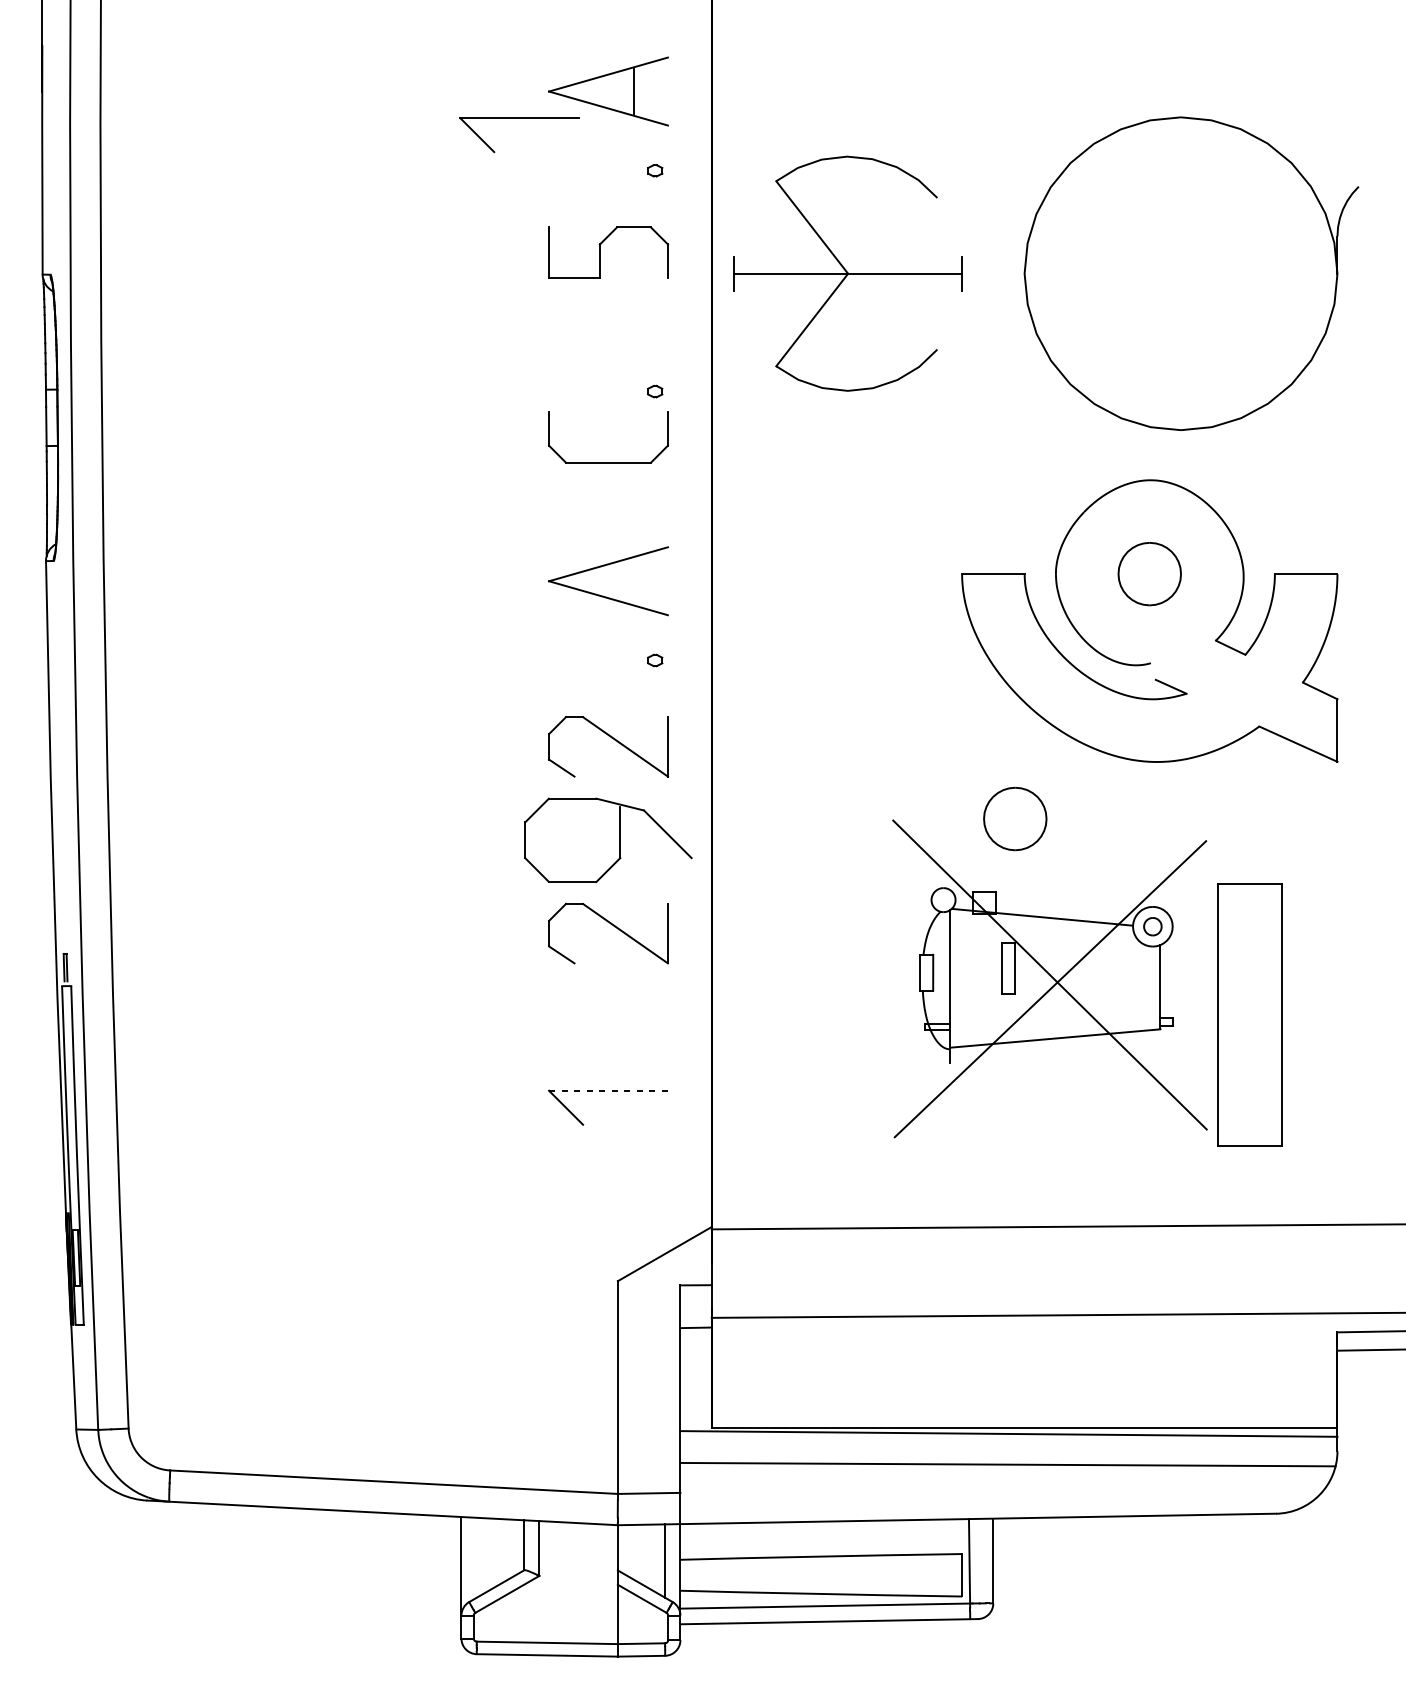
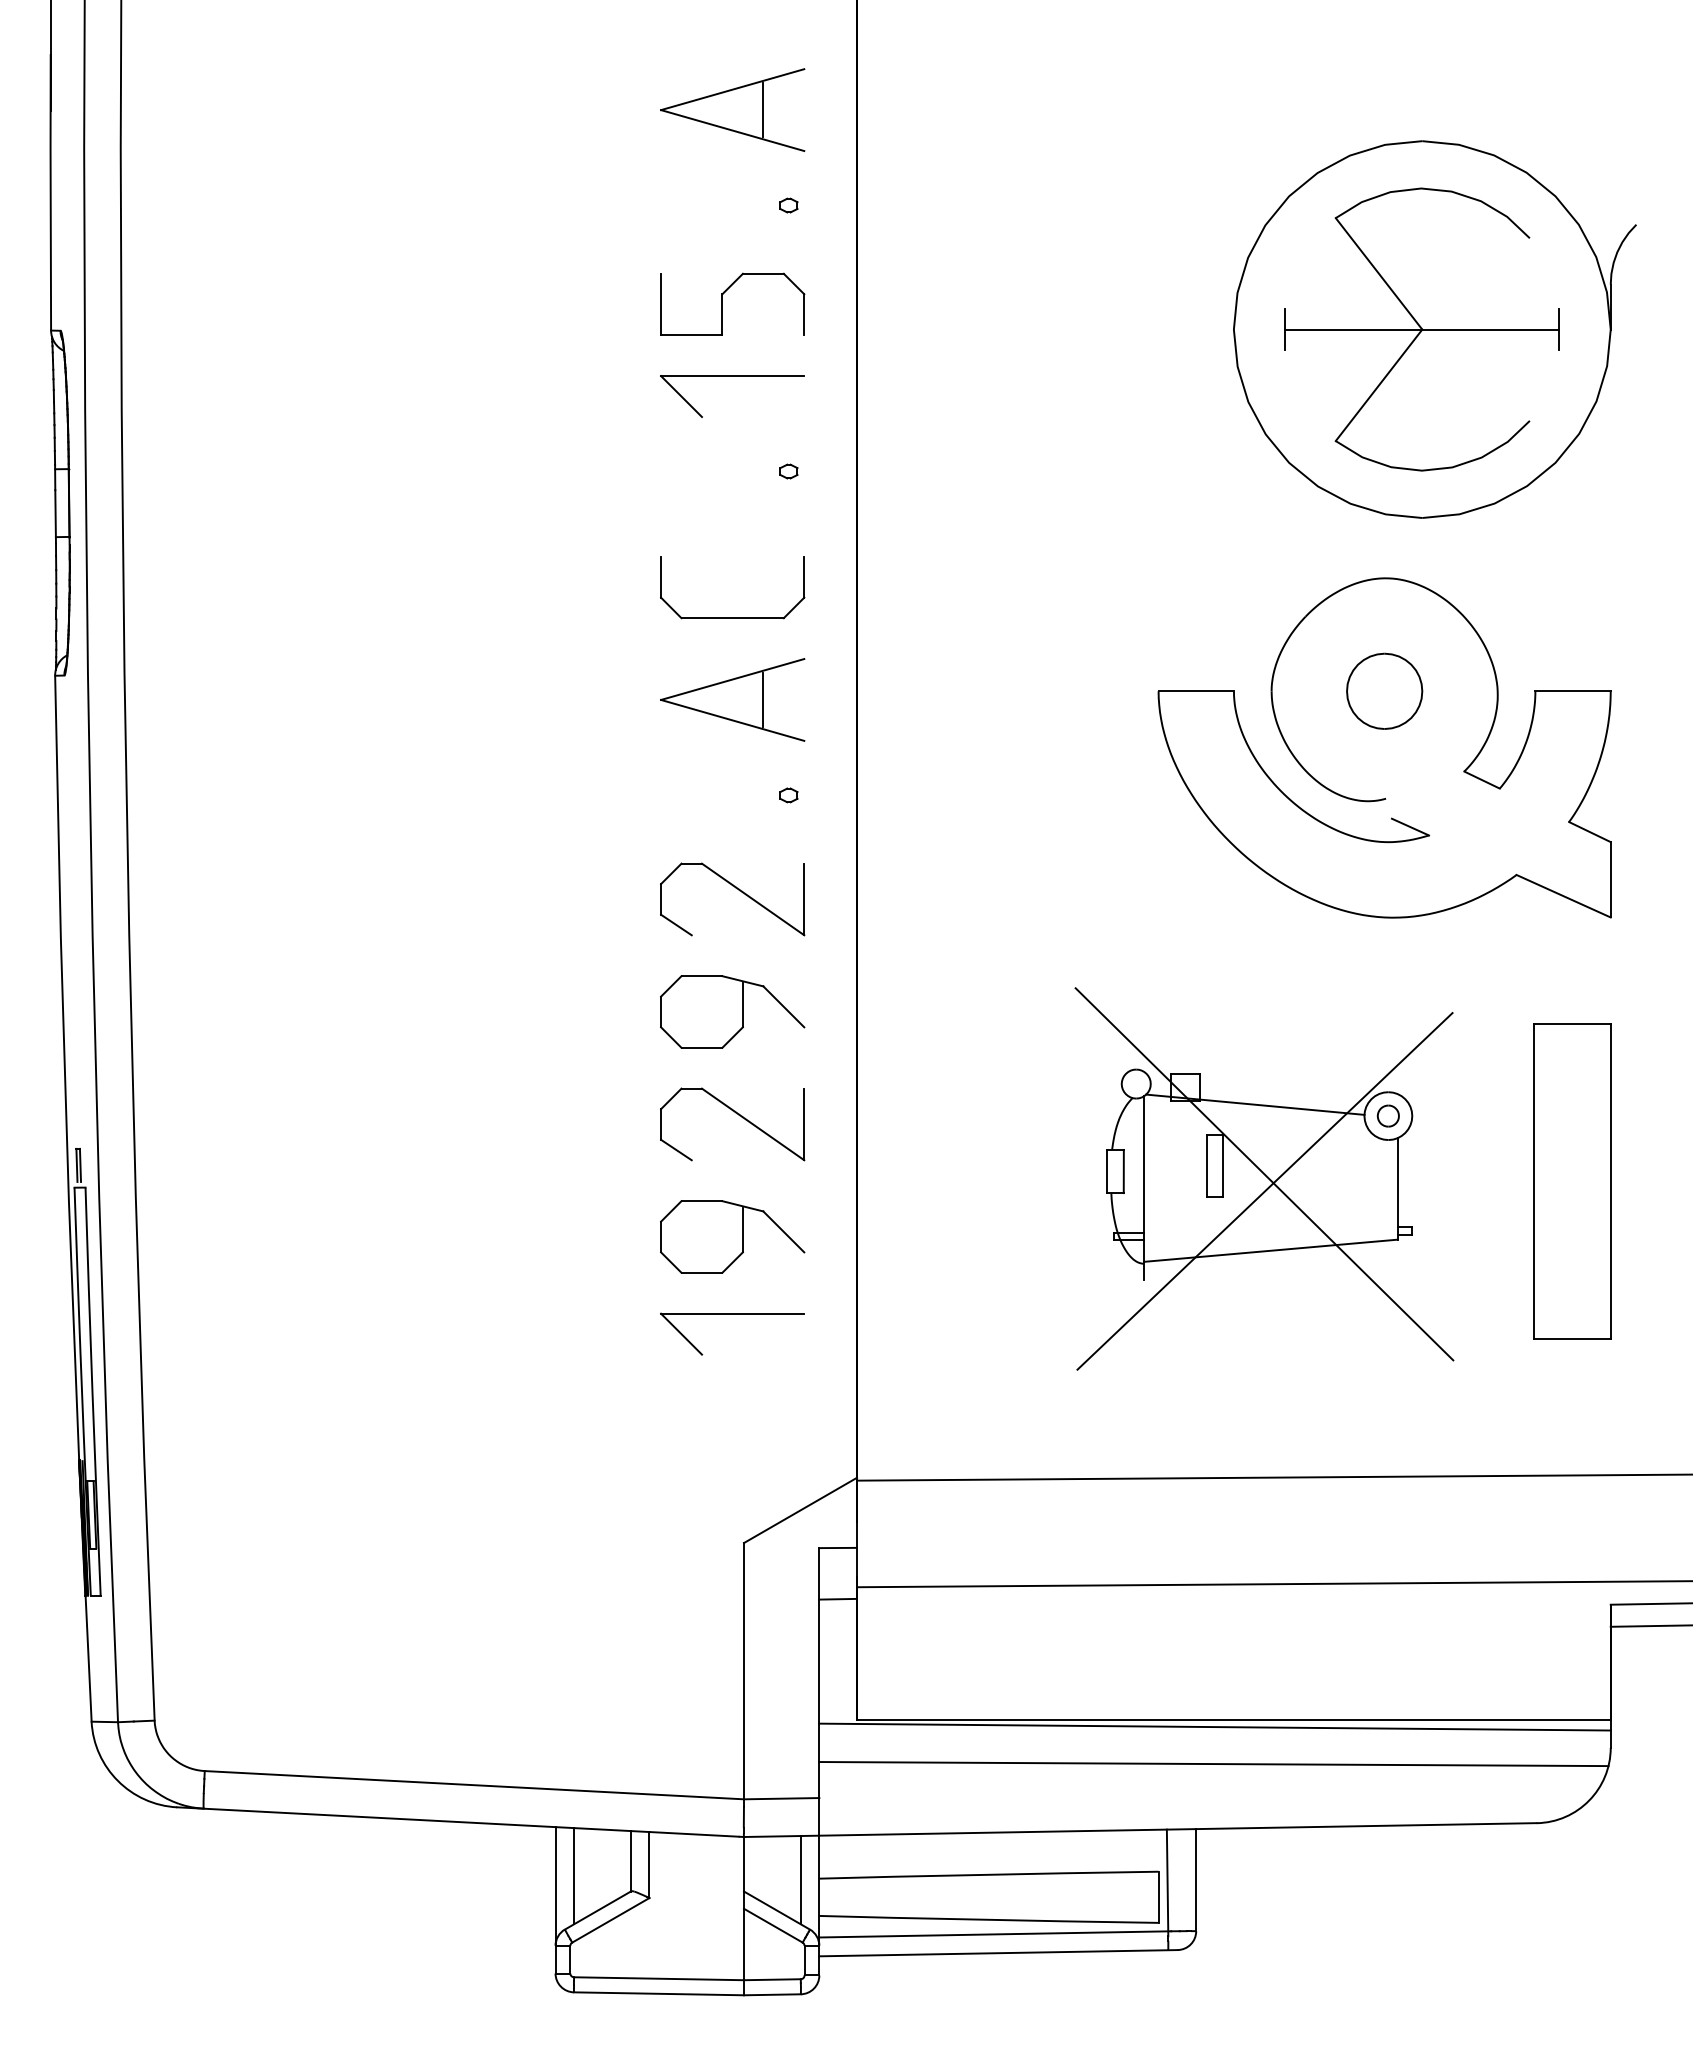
part: (519, 118) -> (732, 376), moved
part: (847, 273) -> (1421, 329), moved
part: (608, 462) -> (732, 617), moved
line: (634, 580) -> (763, 699), added
part: (1015, 818) -> (1222, 985), removed
part: (608, 839) -> (732, 1011), size x0.71
part: (1250, 1015) -> (1572, 1181), moved
part: (608, 1026) -> (732, 1236), added
line: (608, 1090) -> (732, 1313), dashed -> solid
line: (477, 1558) -> (574, 1876), added

